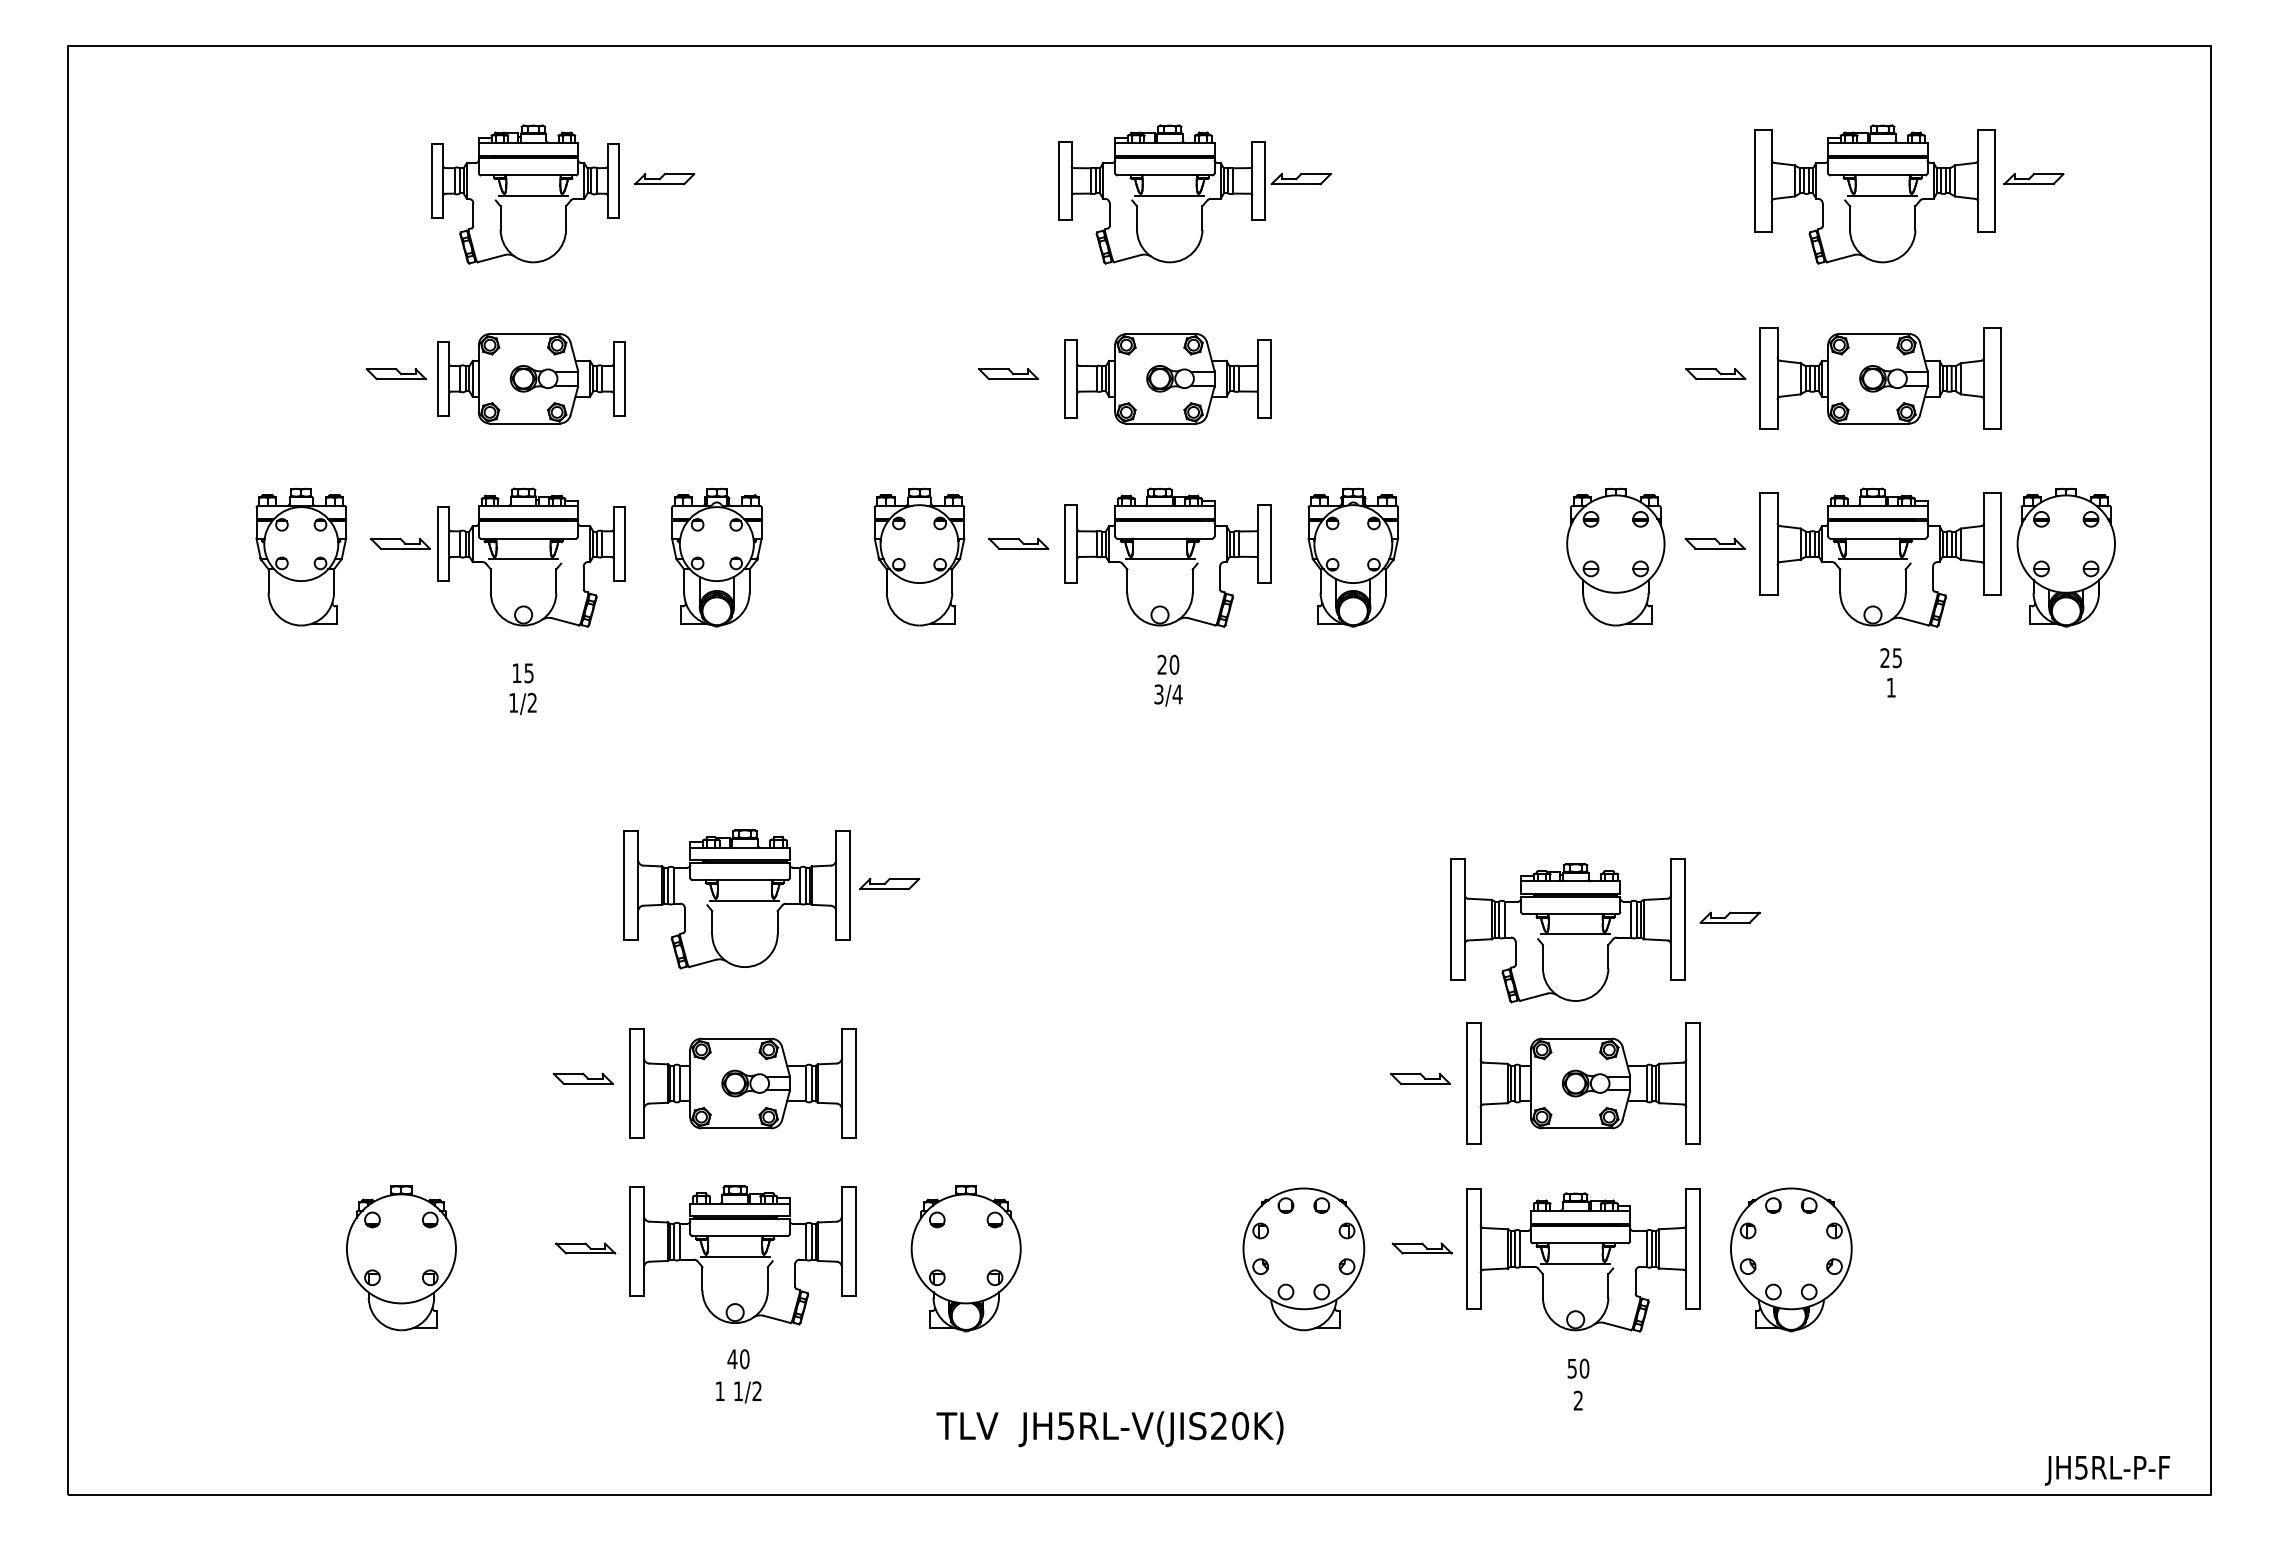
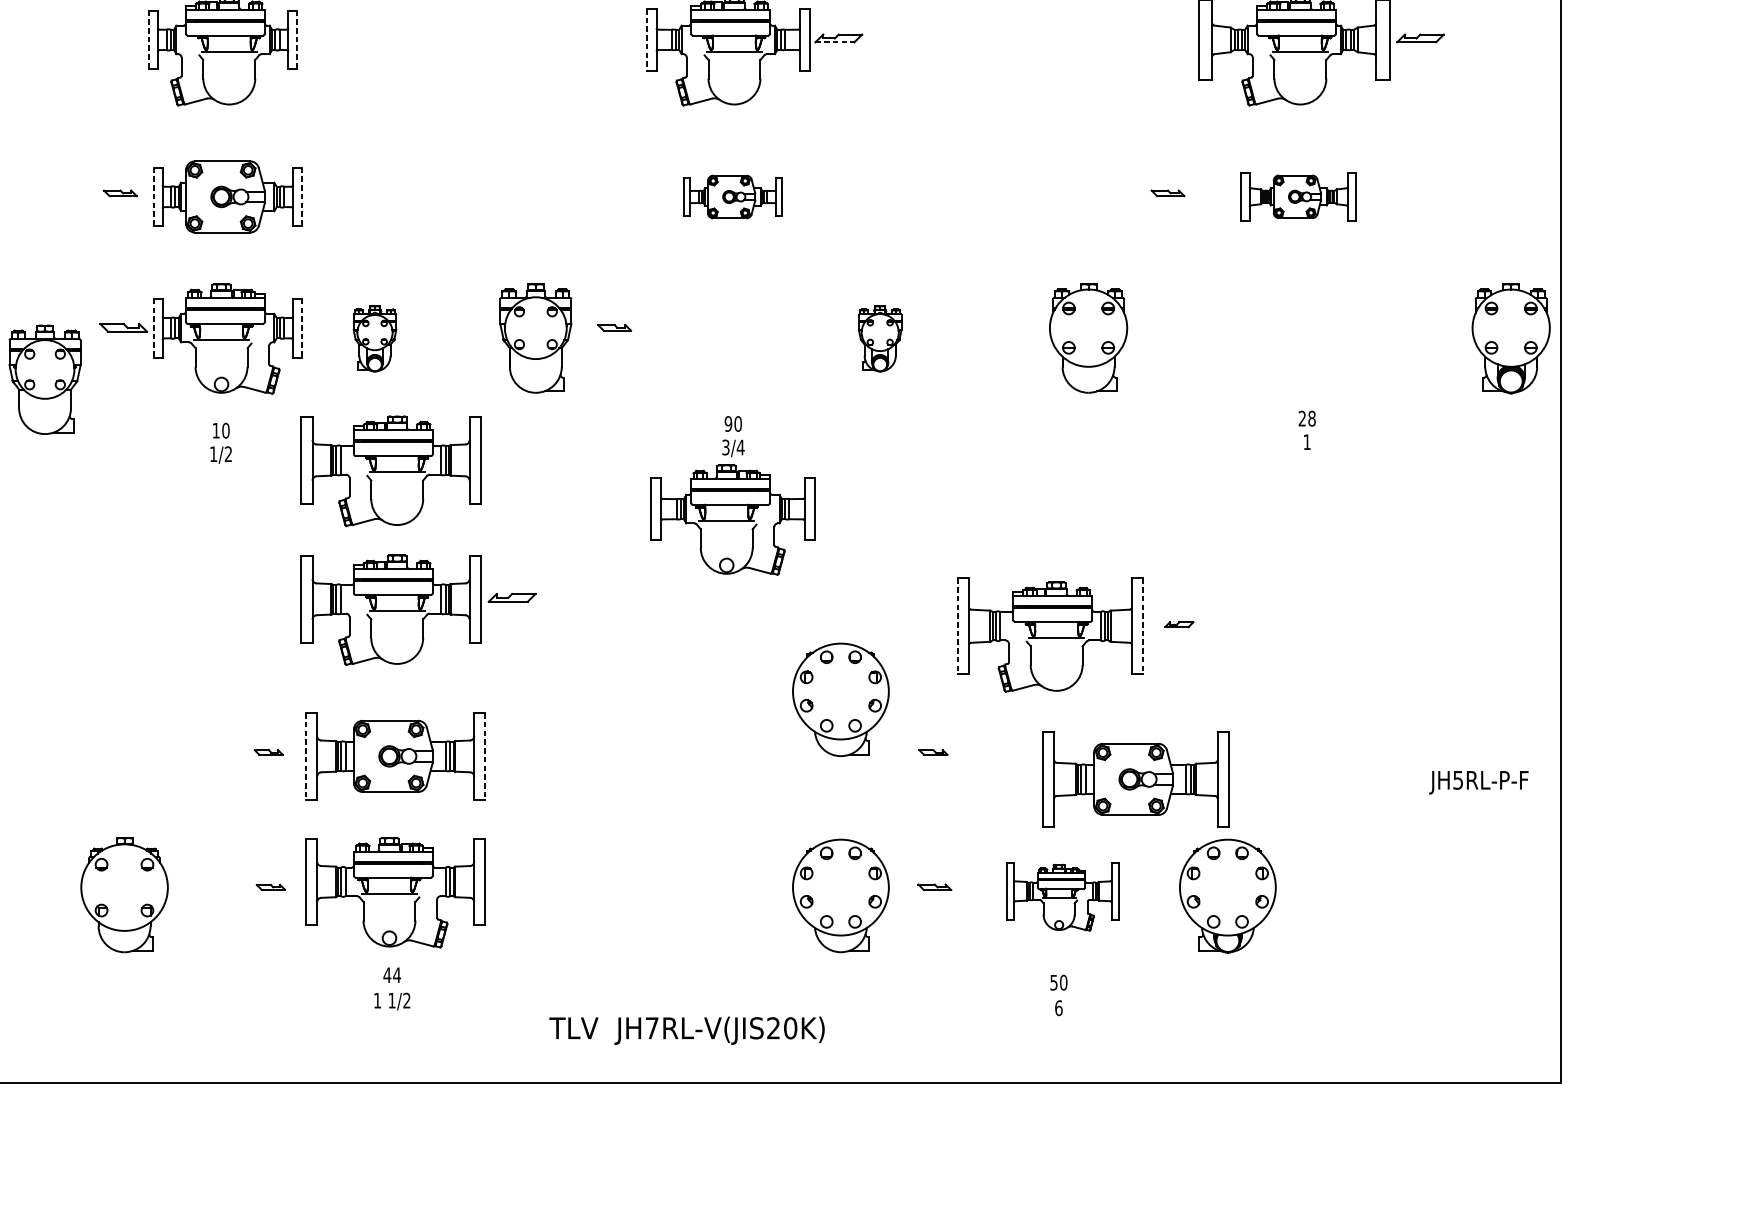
part: (664, 179) -> (333, 38), removed
line: (1059, 180) -> (646, 39), solid -> dashed
line: (432, 181) -> (149, 40), solid -> dashed
line: (618, 181) -> (296, 40), solid -> dashed
line: (1296, 184) -> (835, 42), solid -> dashed
part: (1008, 373) -> (606, 192), removed
part: (395, 374) -> (119, 193), size x0.7
part: (1715, 374) -> (1167, 193), size x0.7
part: (1167, 378) -> (732, 196), size x0.6
part: (1880, 378) -> (1298, 196), size x0.6
line: (438, 379) -> (153, 197), solid -> dashed
line: (624, 379) -> (301, 197), solid -> dashed
part: (1018, 543) -> (614, 327), size x0.7
part: (1714, 543) -> (1166, 327), removed
line: (438, 544) -> (153, 328), solid -> dashed
line: (624, 544) -> (301, 328), solid -> dashed
part: (300, 557) -> (44, 380), moved
part: (716, 557) -> (374, 338), size x0.6
part: (1167, 557) -> (732, 519), moved
part: (1353, 557) -> (880, 338), size x0.6
part: (1880, 557) -> (1298, 338), removed
part: (2065, 557) -> (1510, 338), moved
text: (1897, 658) -> (1312, 418), 25 -> 28
text: (1161, 664) -> (727, 423), 20 -> 90
text: (528, 673) -> (225, 430), 15 -> 10
part: (736, 724) -> (390, 471), added
part: (1729, 917) -> (1178, 624), size x0.6
line: (1451, 920) -> (958, 626), solid -> dashed
line: (1684, 920) -> (1143, 626), solid -> dashed
part: (1303, 1012) -> (840, 699), added
part: (582, 1078) -> (268, 752), size x0.6
part: (1420, 1078) -> (933, 752), size x0.6
line: (630, 1083) -> (306, 756), solid -> dashed
line: (855, 1083) -> (485, 756), solid -> dashed
part: (1583, 1083) -> (1135, 779), moved
part: (585, 1248) -> (270, 887), size x0.6
part: (1421, 1248) -> (934, 887), size x0.7
part: (965, 1258) -> (572, 895), removed
part: (1583, 1260) -> (1062, 896), size x0.6
text: (744, 1359) -> (396, 975), 40 -> 44
text: (1578, 1400) -> (1058, 1007), 2 -> 6
text: (1065, 1426) -> (651, 1028), JH5RL-V(JIS20K) -> JH7RL-V(JIS20K)
text: (2107, 1470) -> (1478, 782), moved

